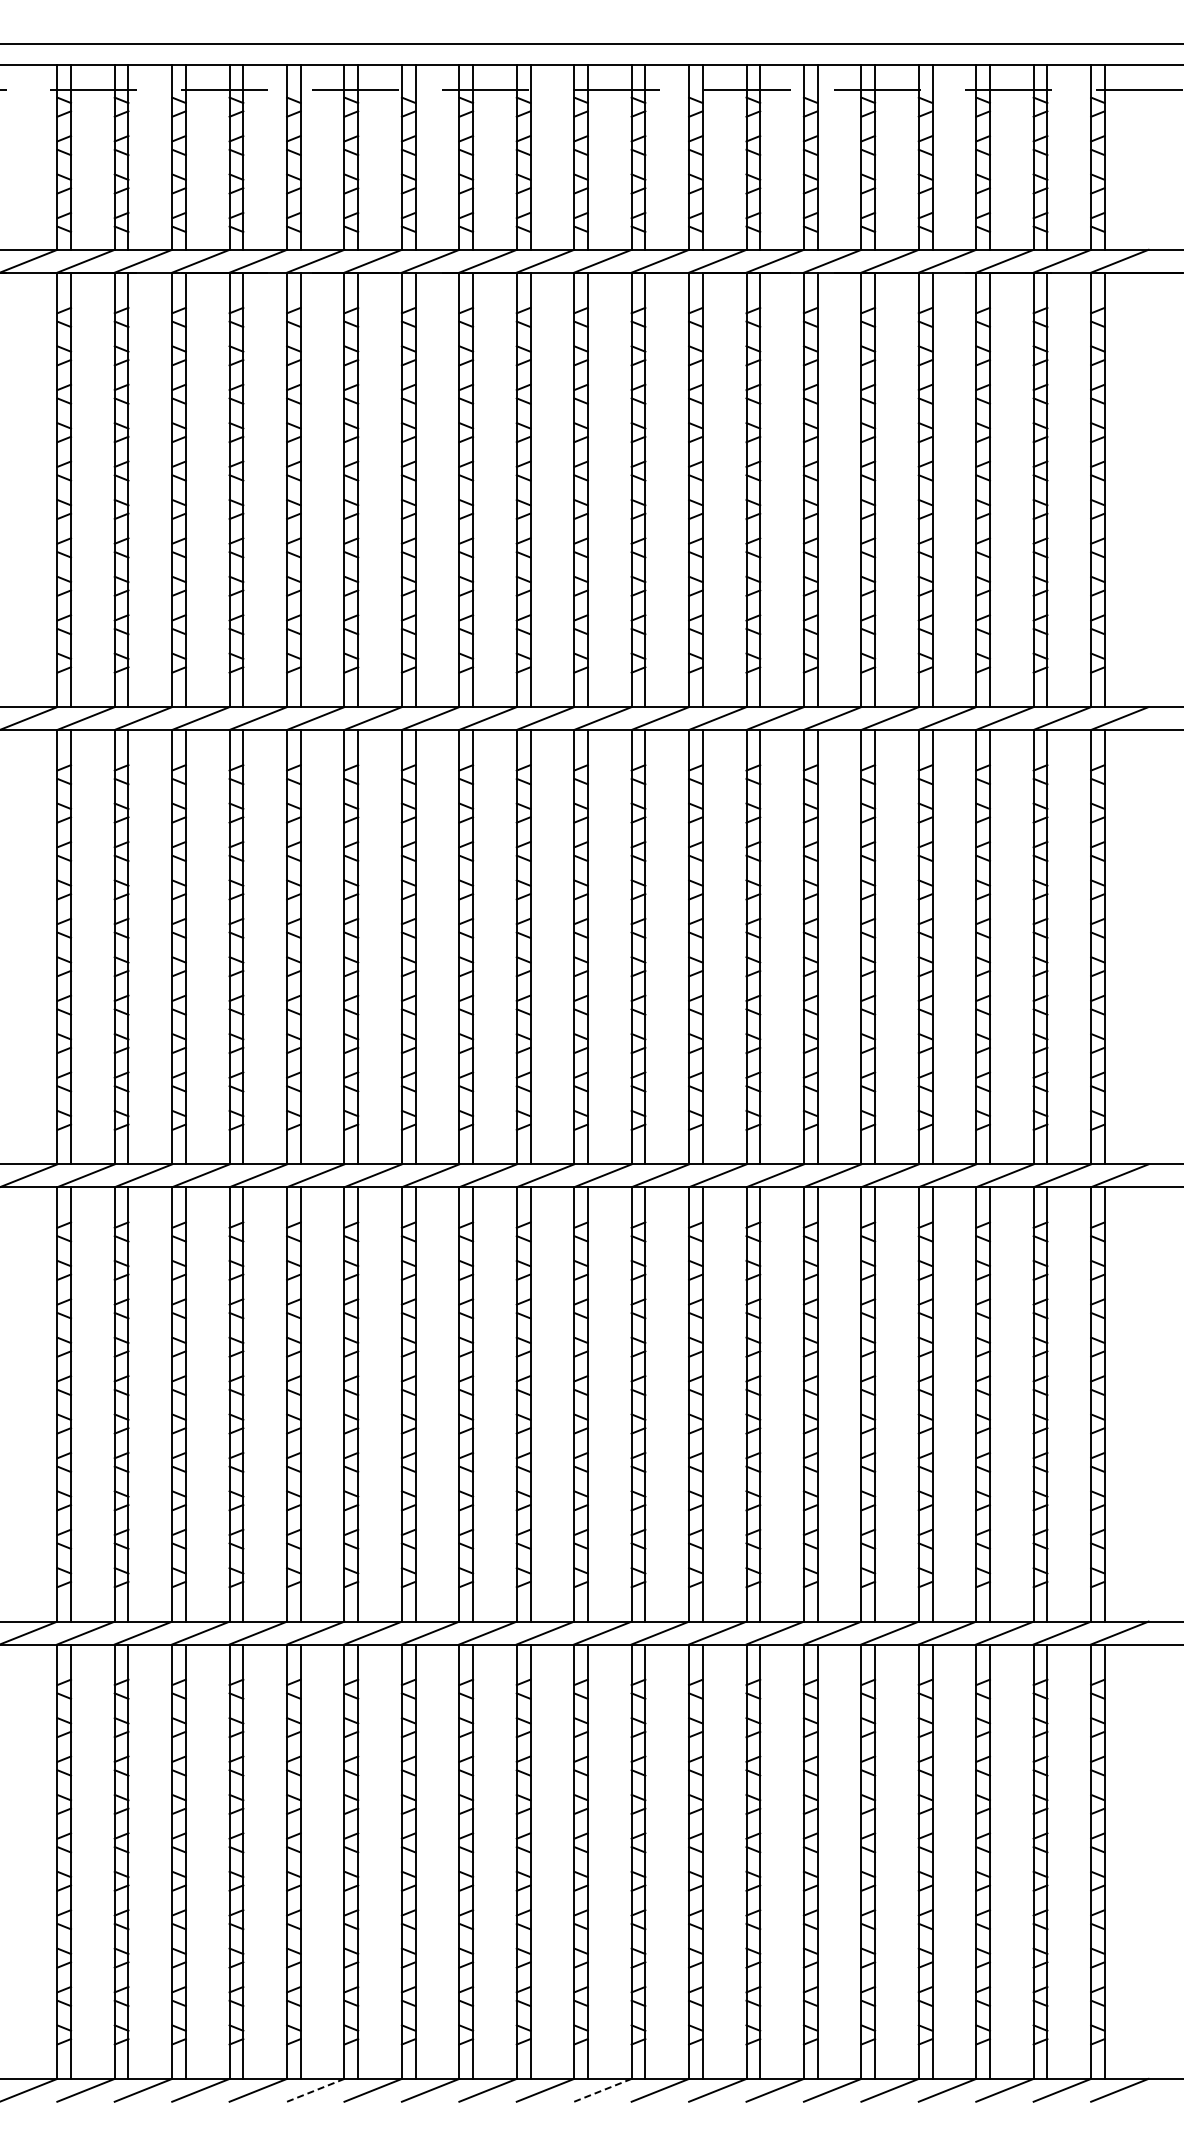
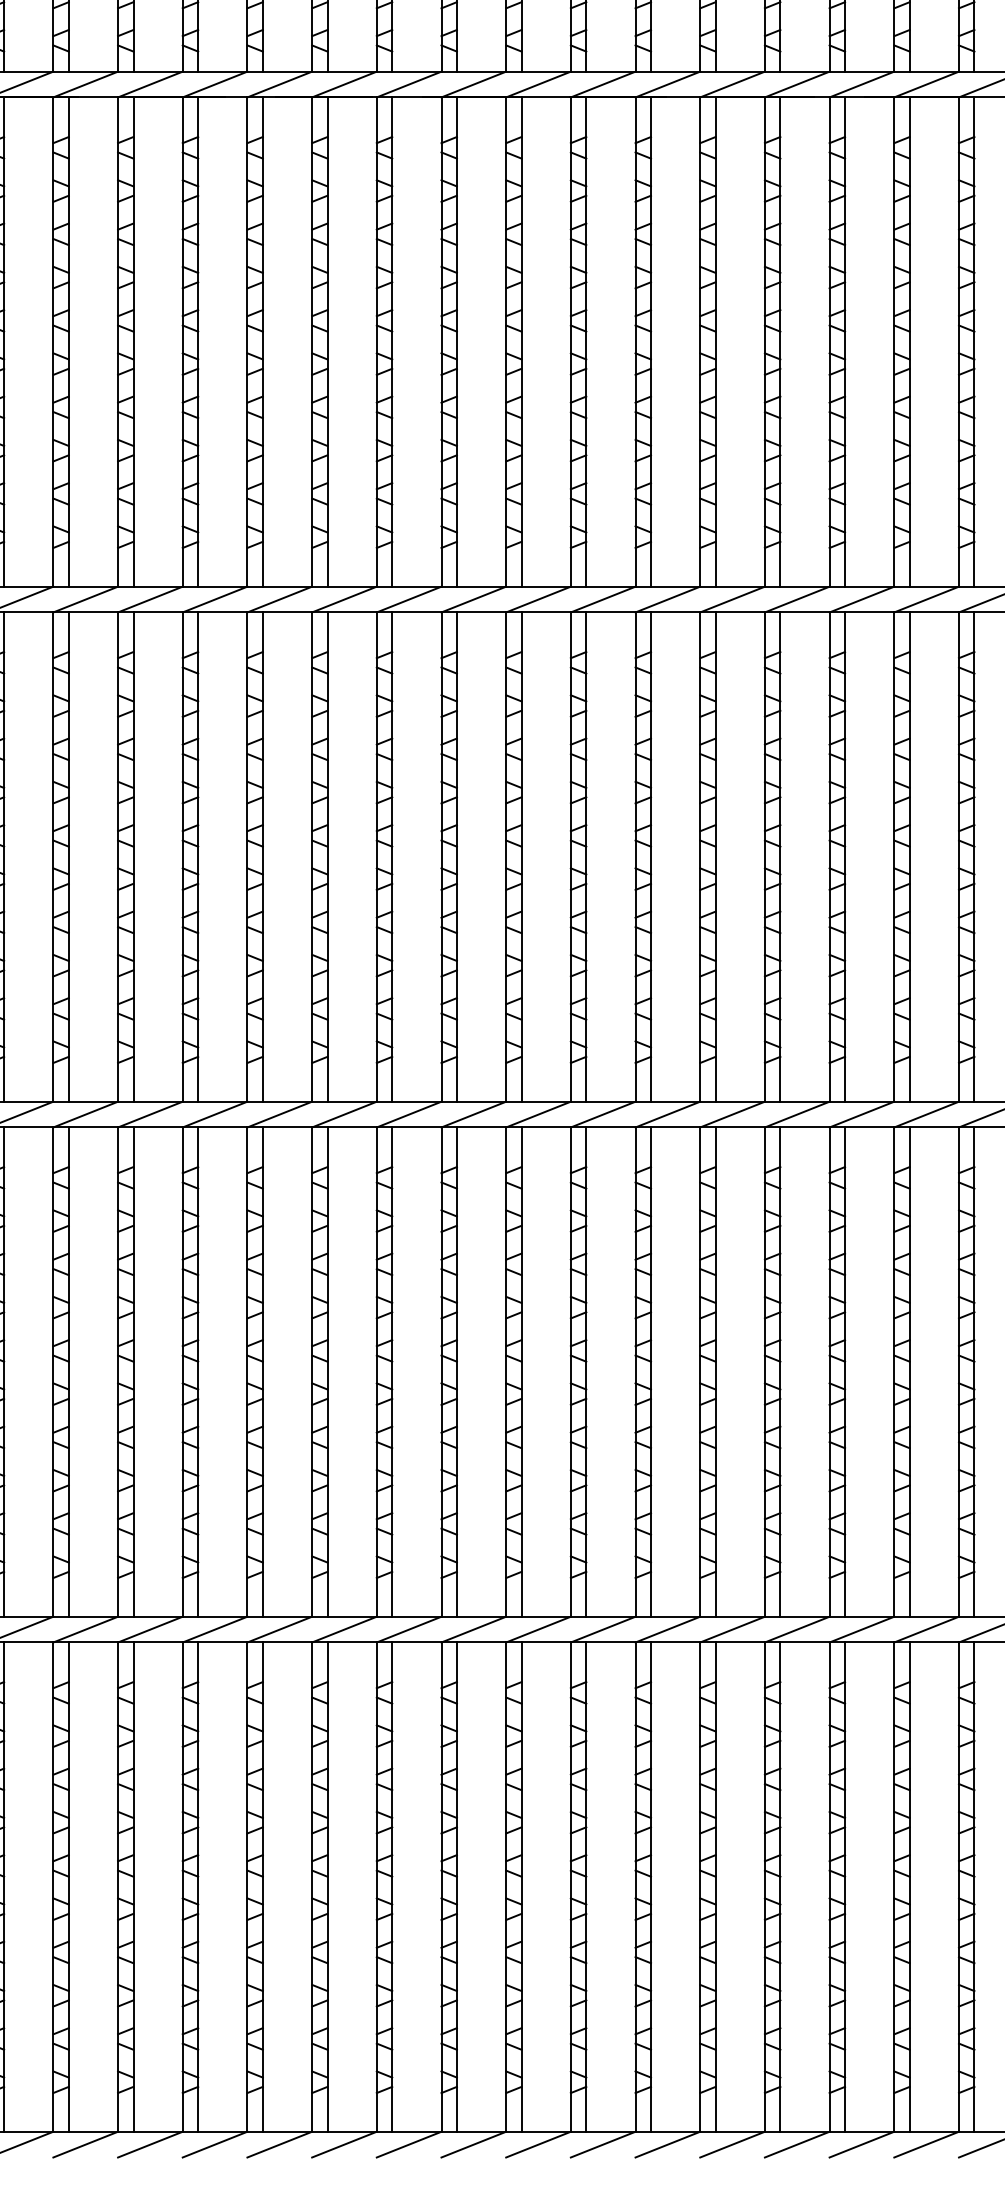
line: (315, 2090) -> (279, 2144), dashed -> solid
line: (602, 2090) -> (602, 2144), dashed -> solid

